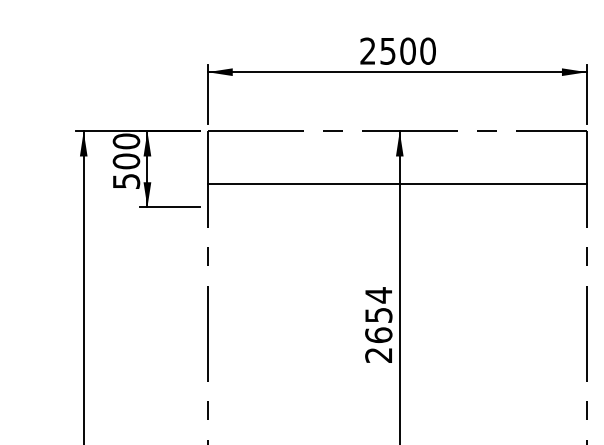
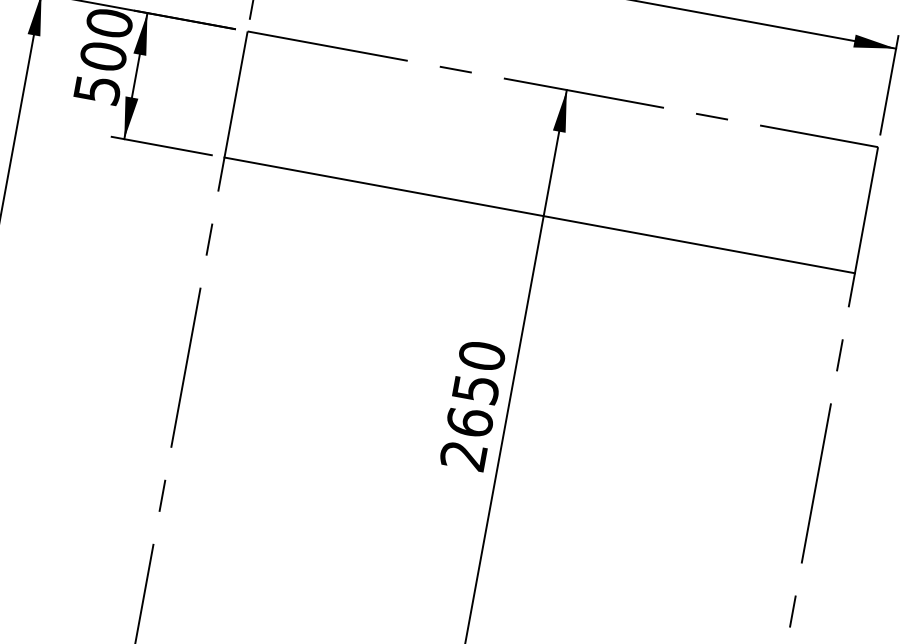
line: (397, 184) -> (539, 215), moved
text: (378, 295) -> (481, 356), 2654 -> 2650

